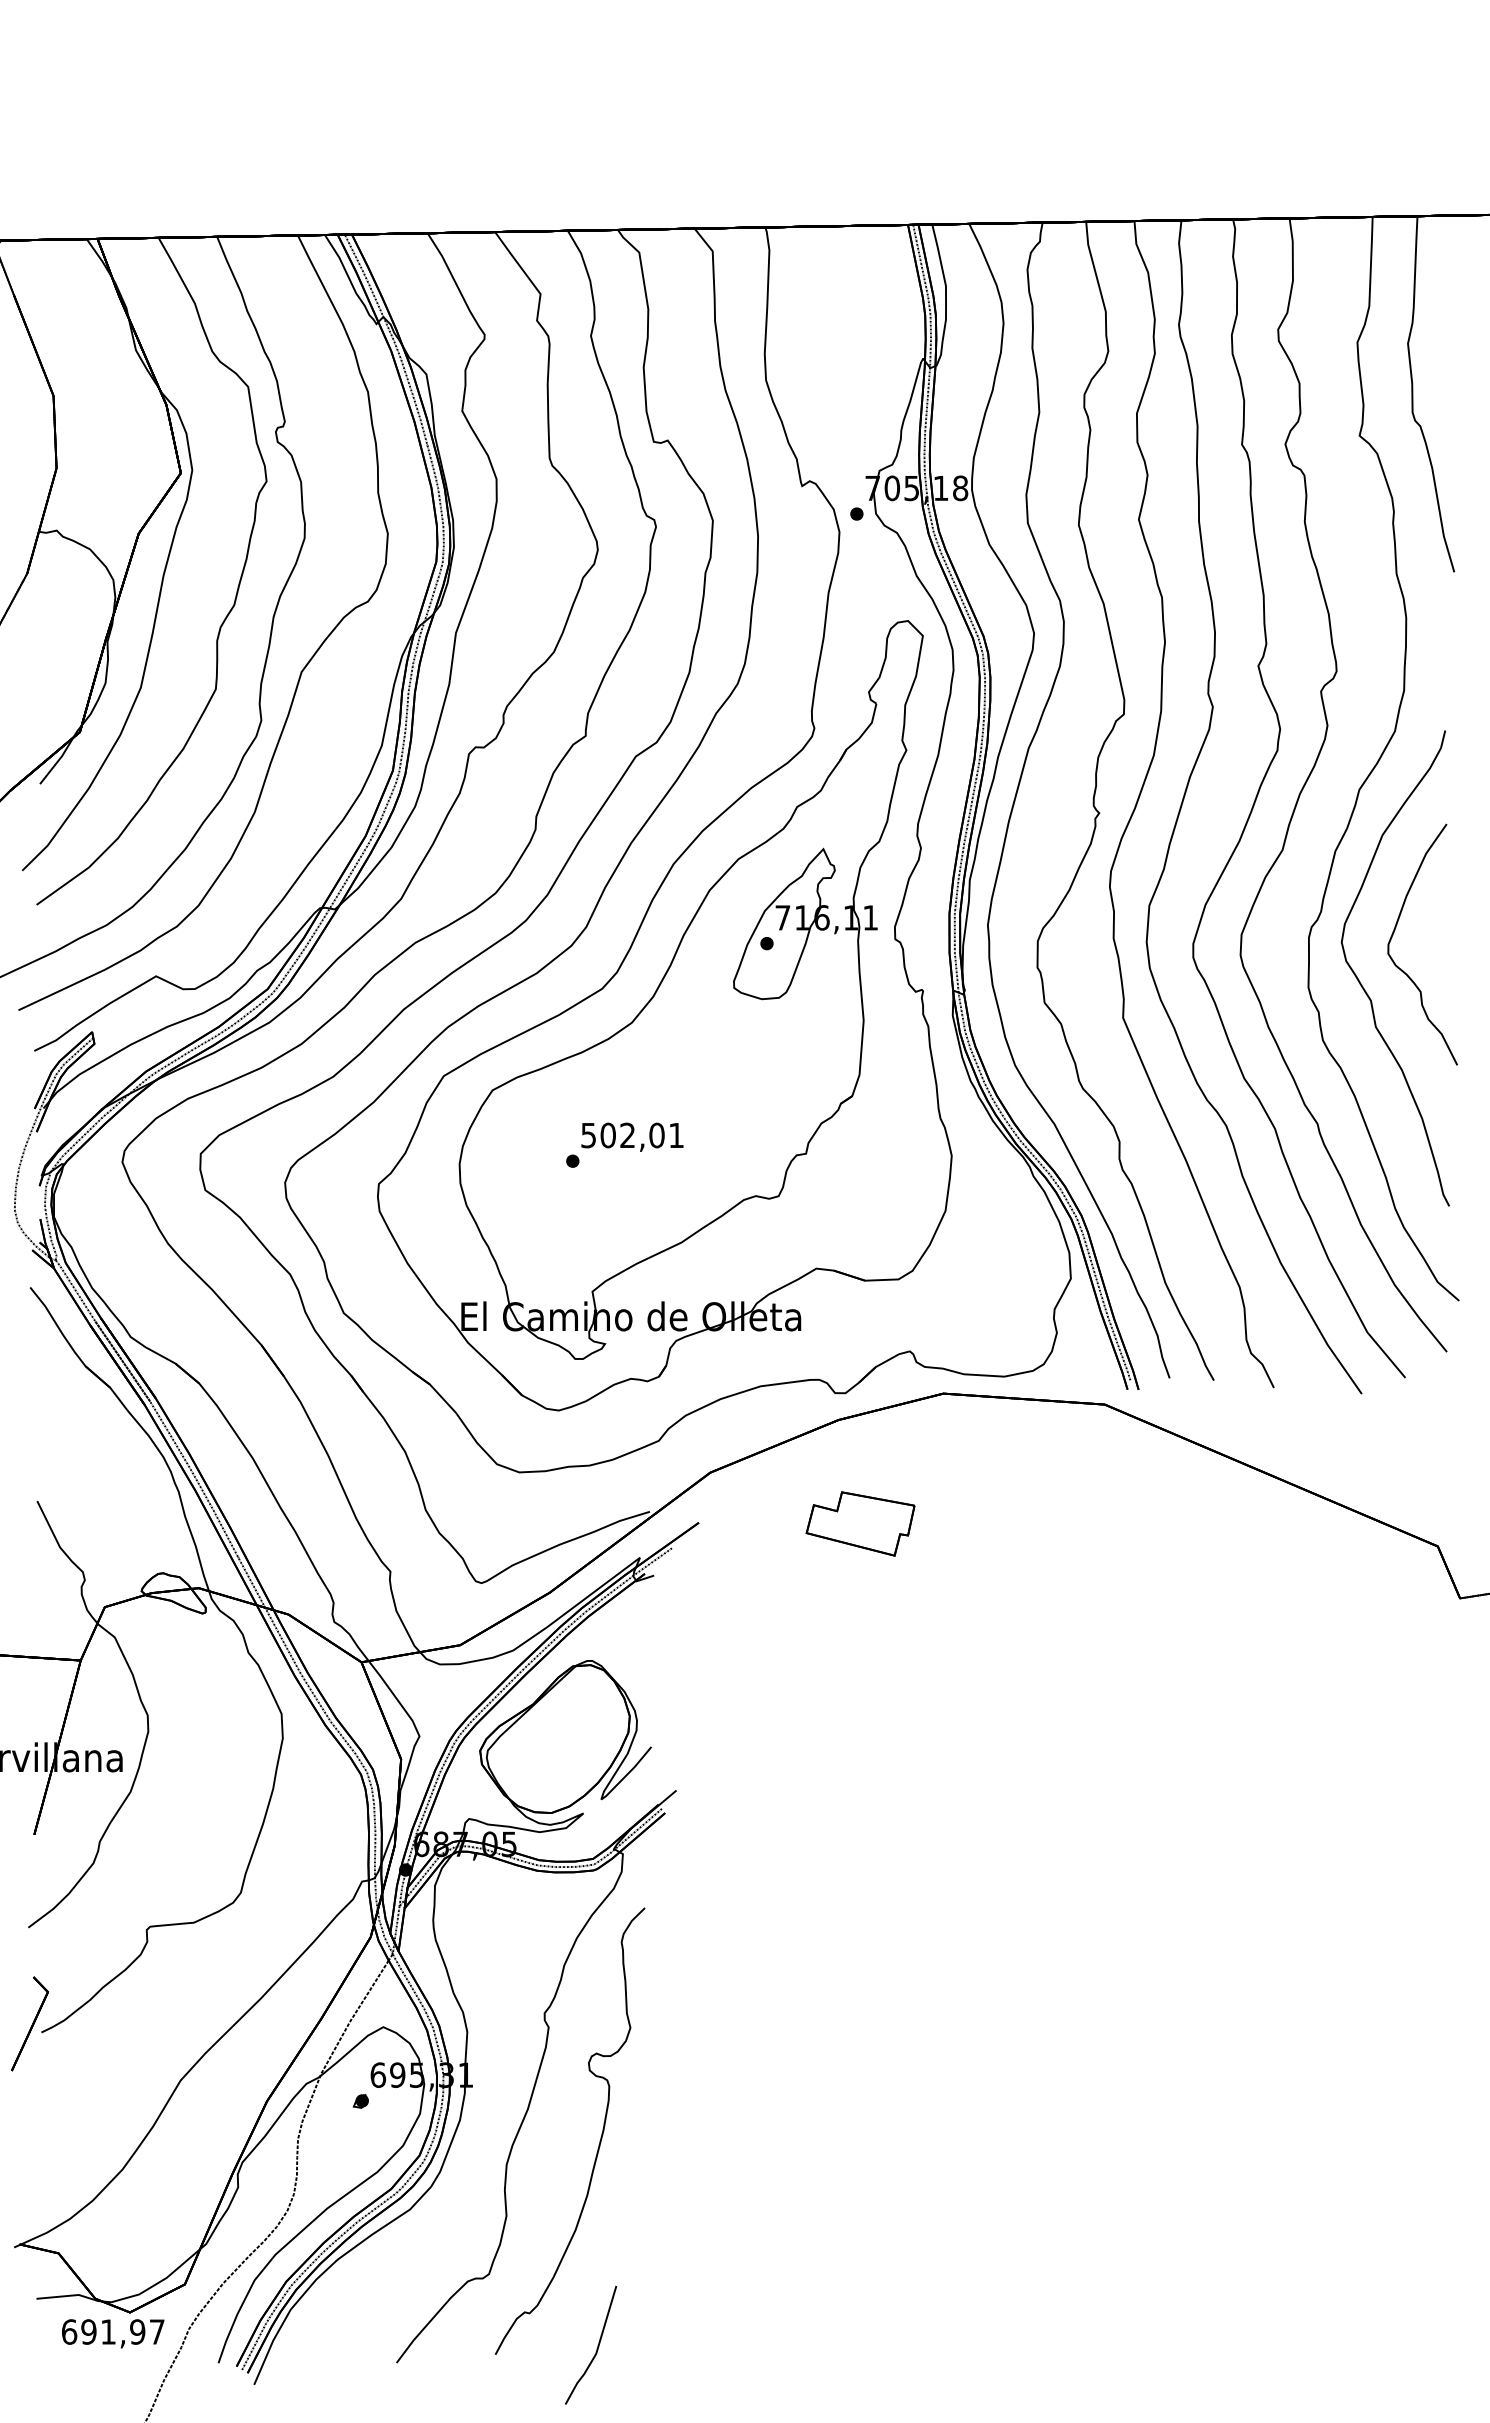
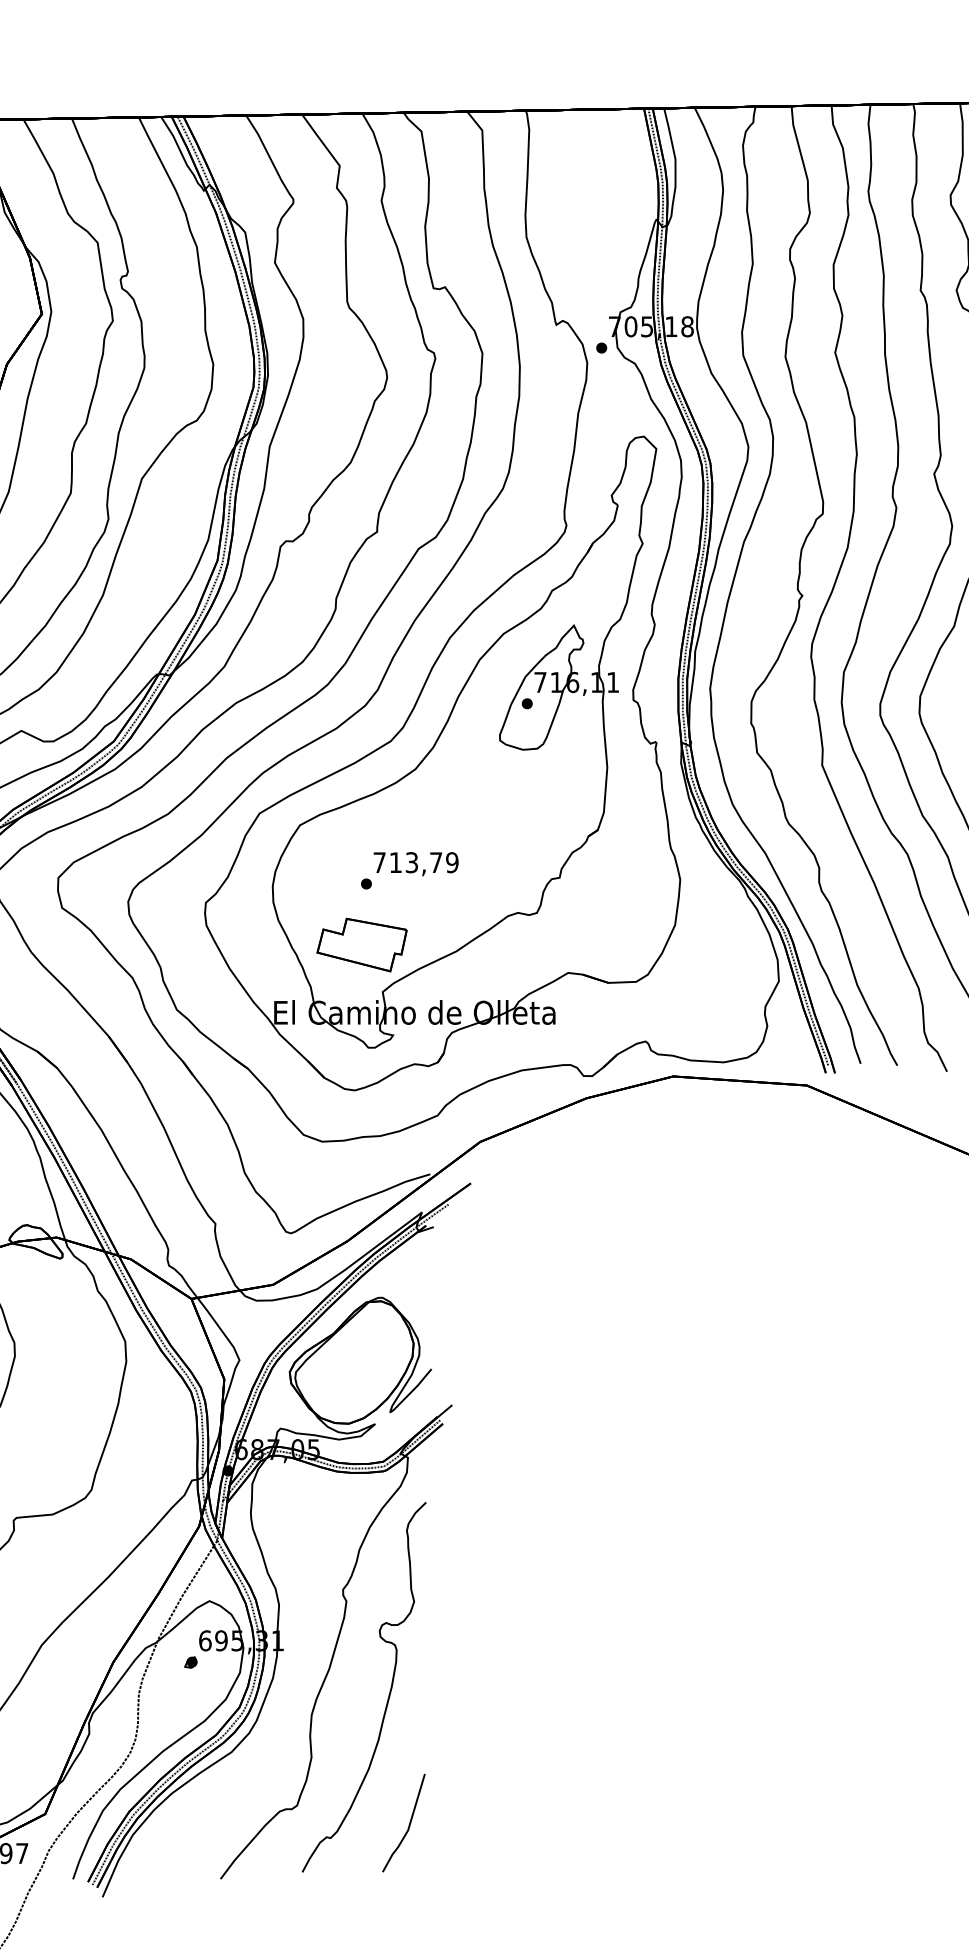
text: (632, 1135) -> (415, 862), 502,01 -> 713,79
part: (860, 1523) -> (362, 944), moved
part: (597, 2345) -> (409, 1823), moved

